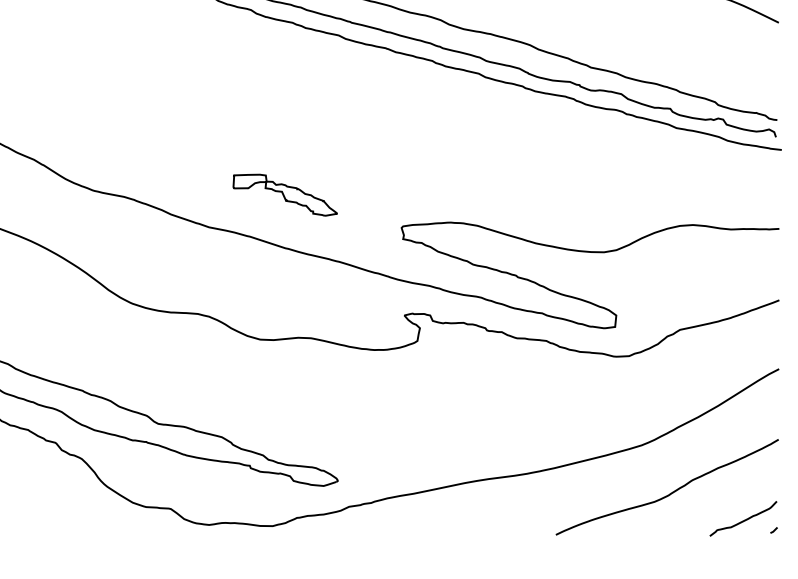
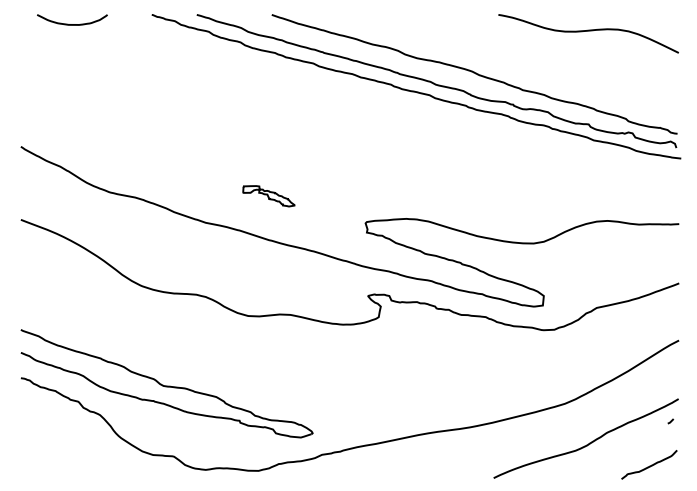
part: (284, 195) -> (268, 196), size x0.6
line: (773, 530) -> (670, 421), moved

